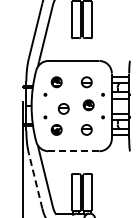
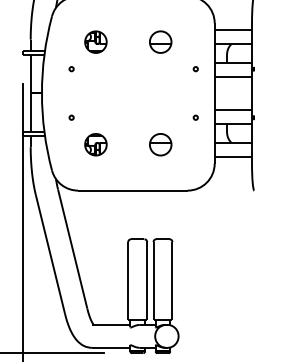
part: (88, 105) -> (164, 92), removed
part: (63, 108) -> (110, 98), removed
line: (74, 151) -> (134, 191), dashed -> solid
line: (35, 180) -> (50, 253), dashed -> solid

